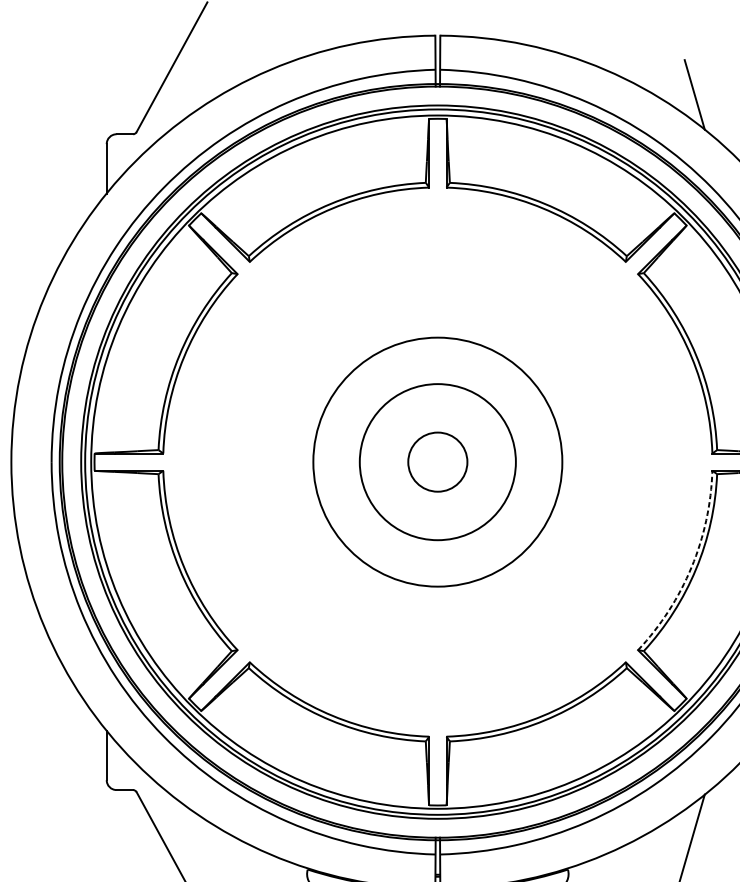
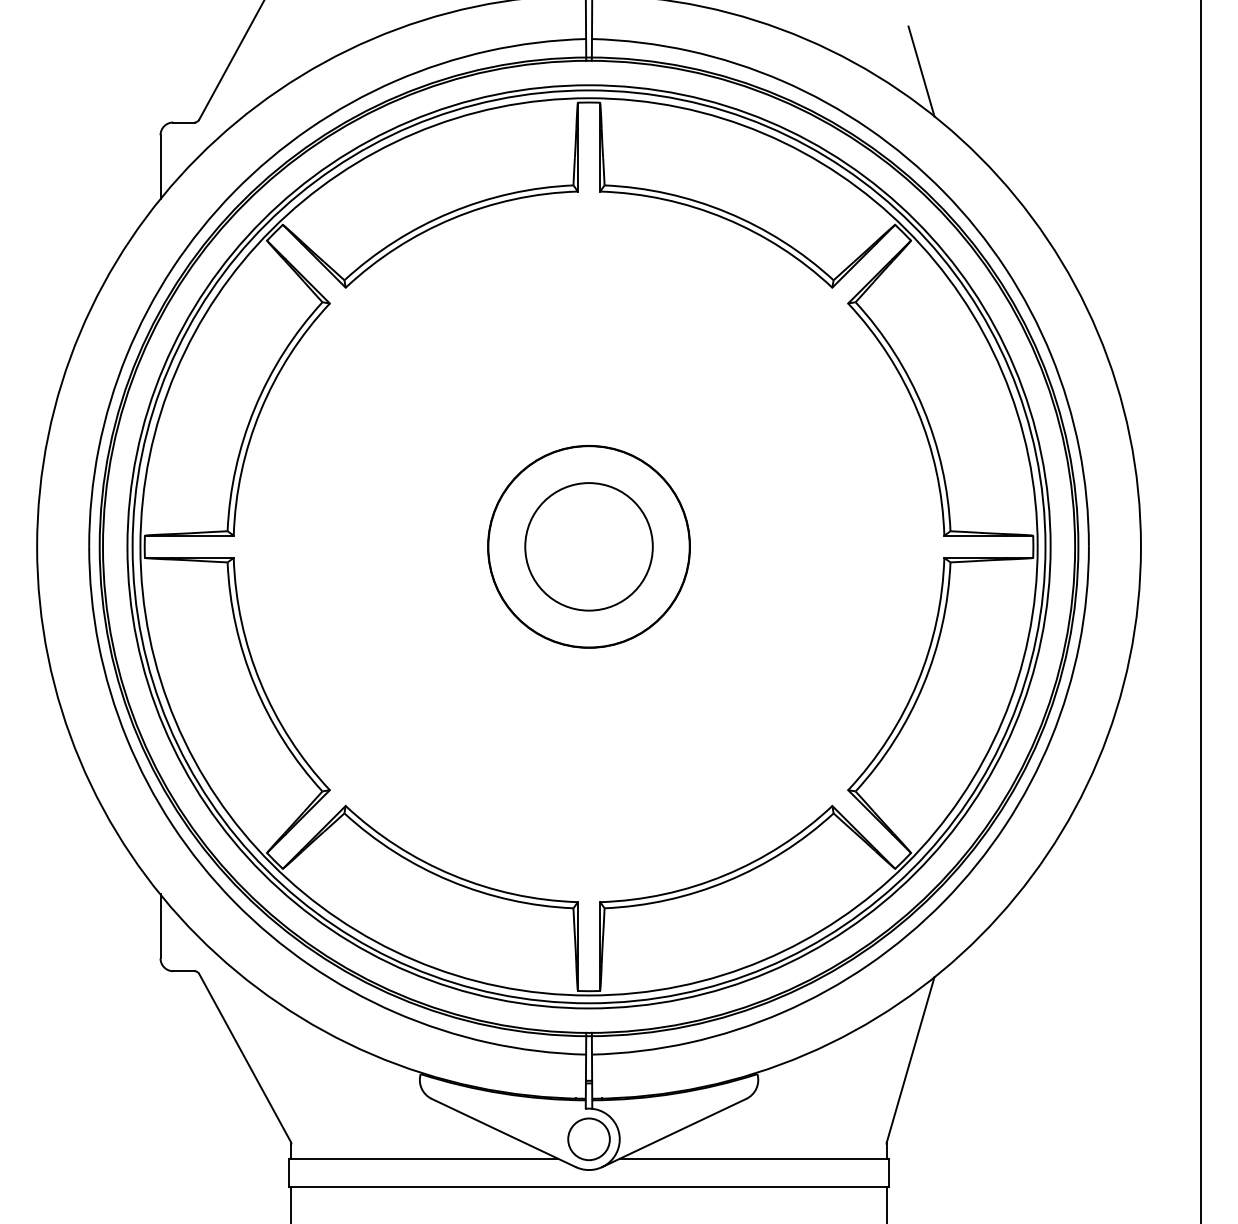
circle: (437, 461) -> (588, 546), size x0.62
circle: (437, 461) -> (588, 546), size x1.67
arc: (691, 566) -> (917, 682), dashed -> solid

